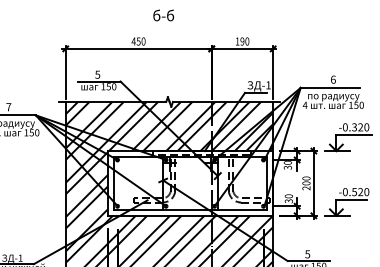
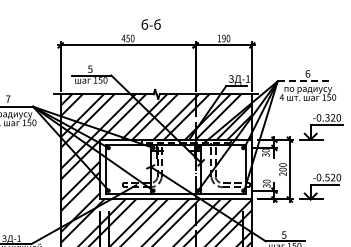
text: (162, 15) -> (150, 24), moved
line: (330, 88) -> (305, 81), solid -> dashed

